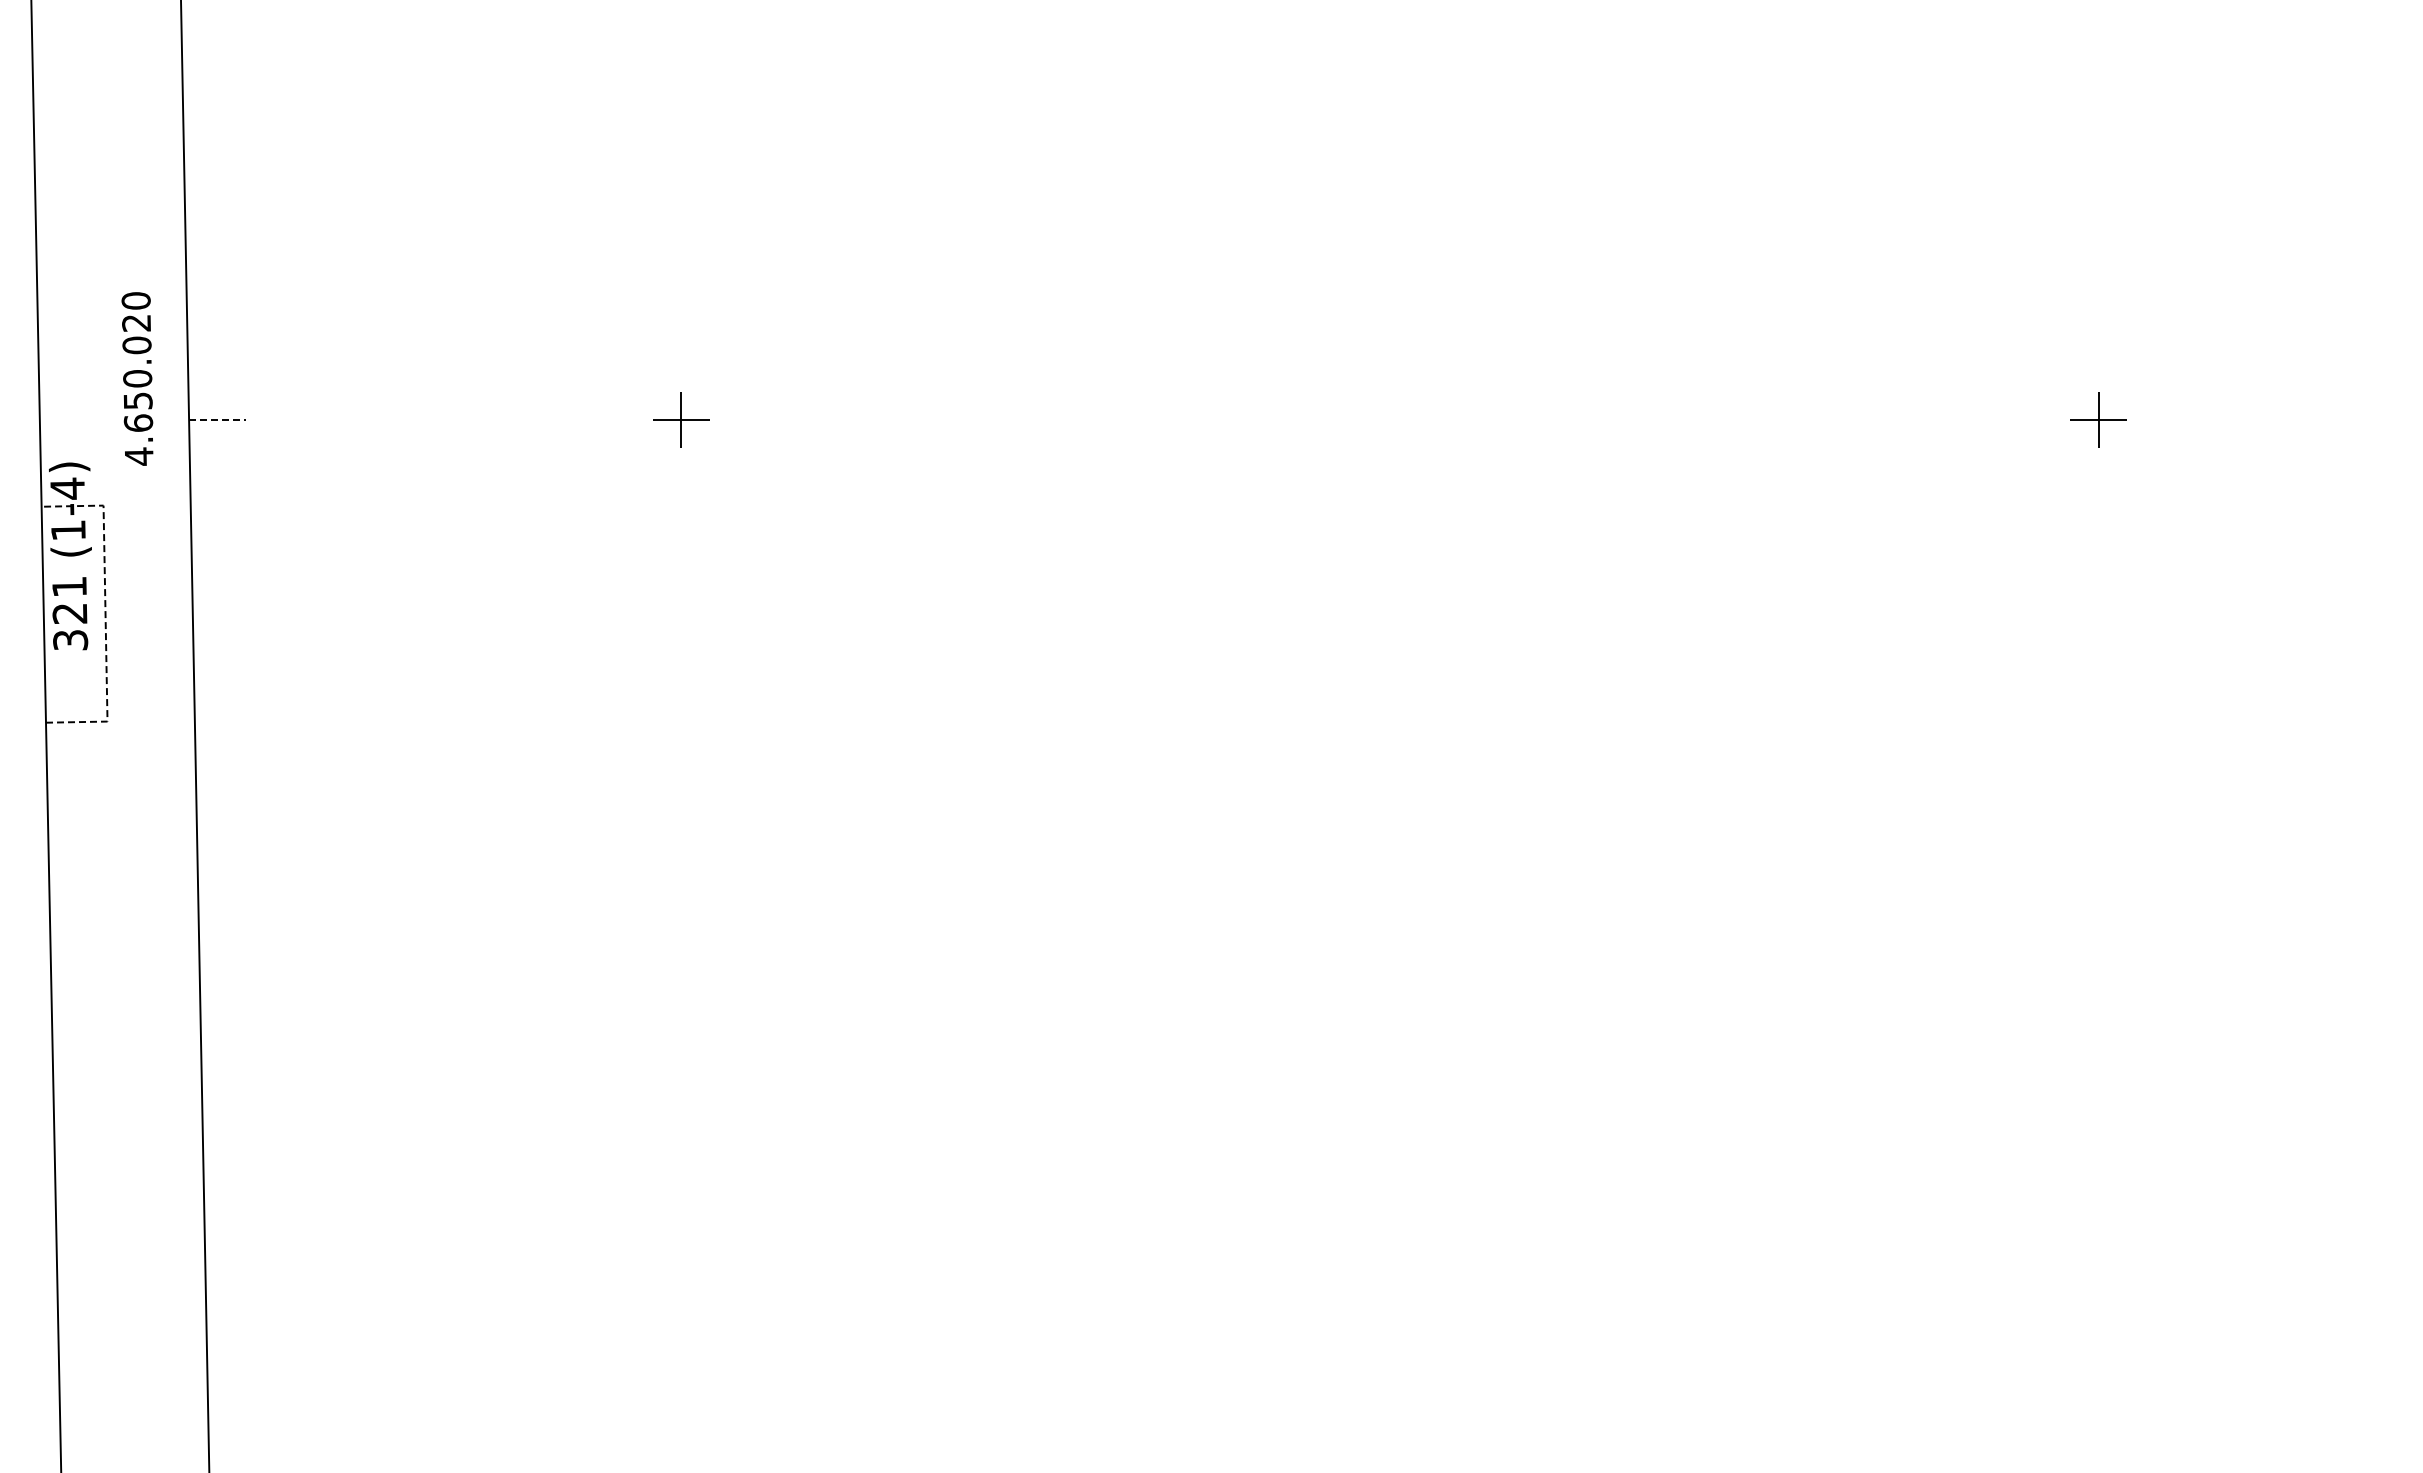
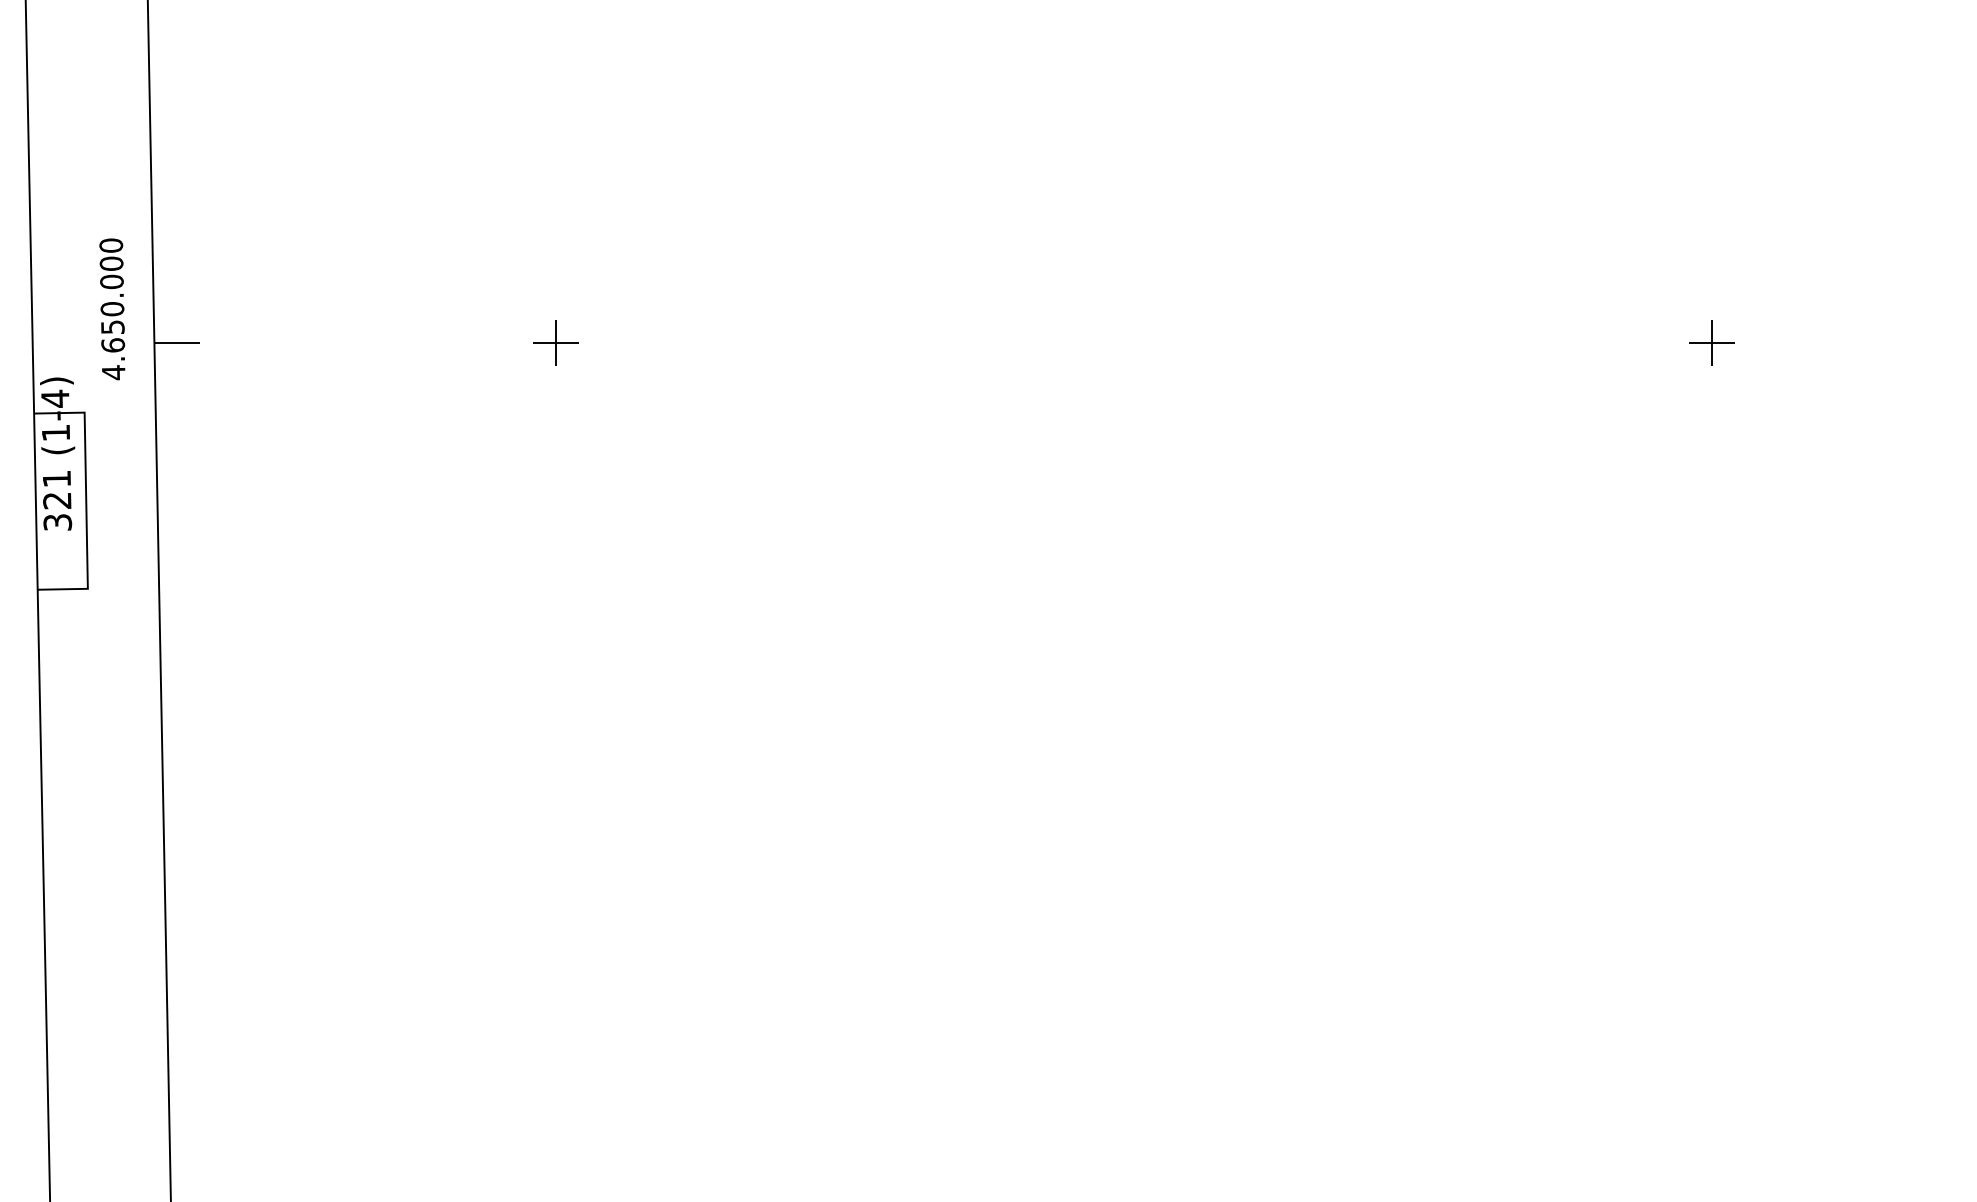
text: (136, 322) -> (111, 263), 4.650.020 -> 4.650.000
line: (217, 420) -> (177, 343), dashed -> solid
line: (105, 613) -> (86, 500), dashed -> solid

